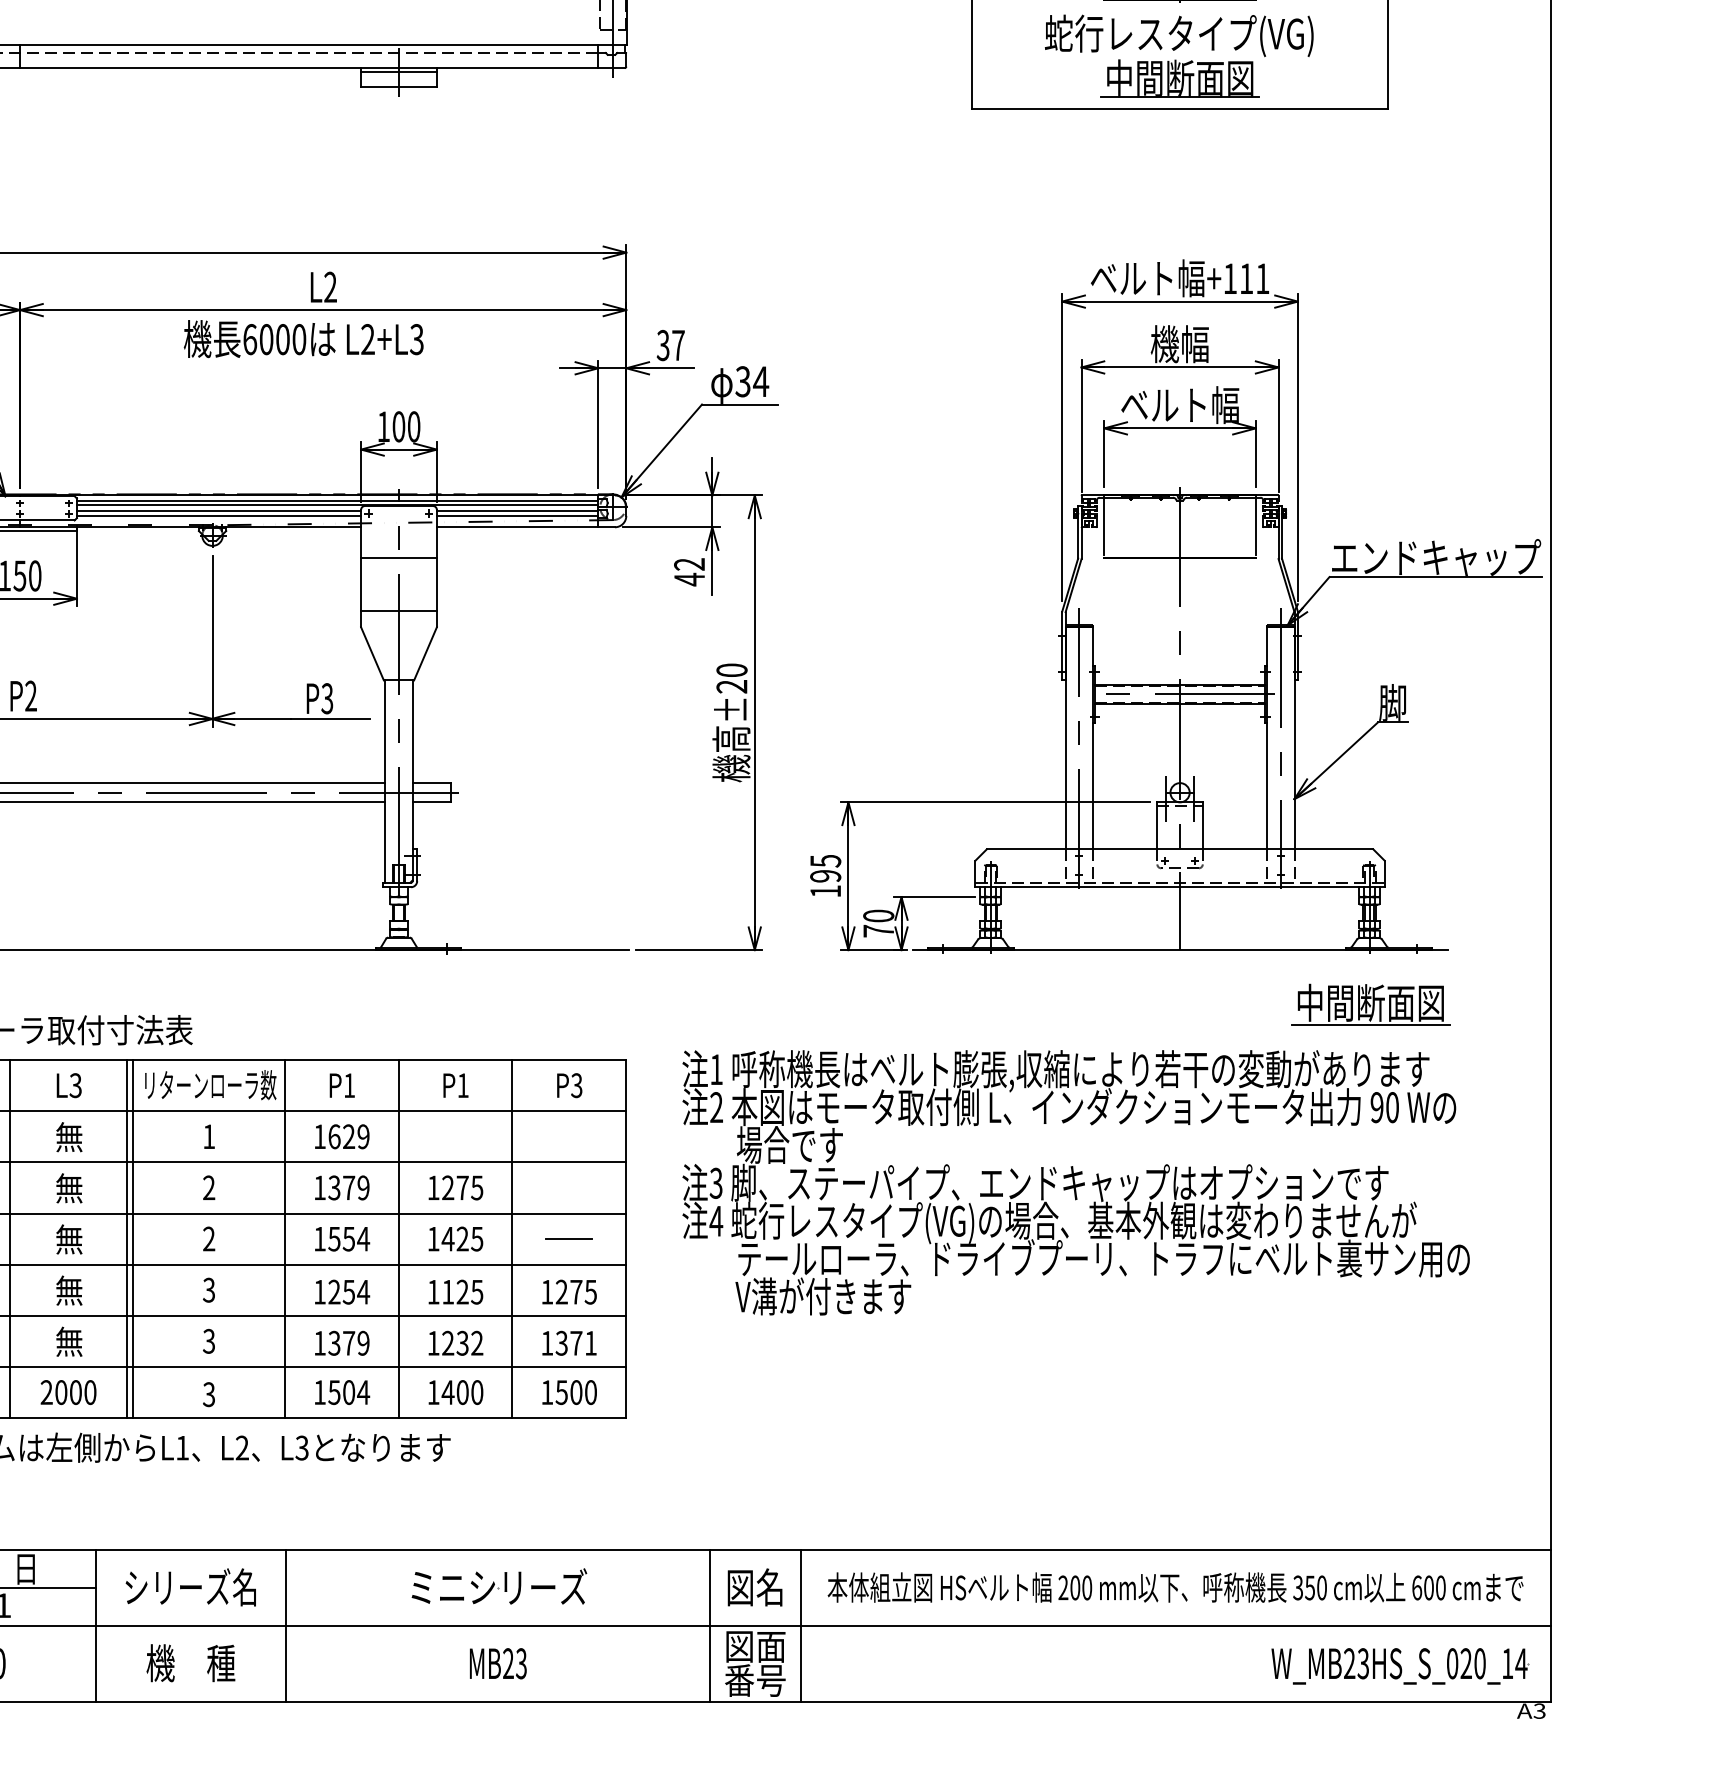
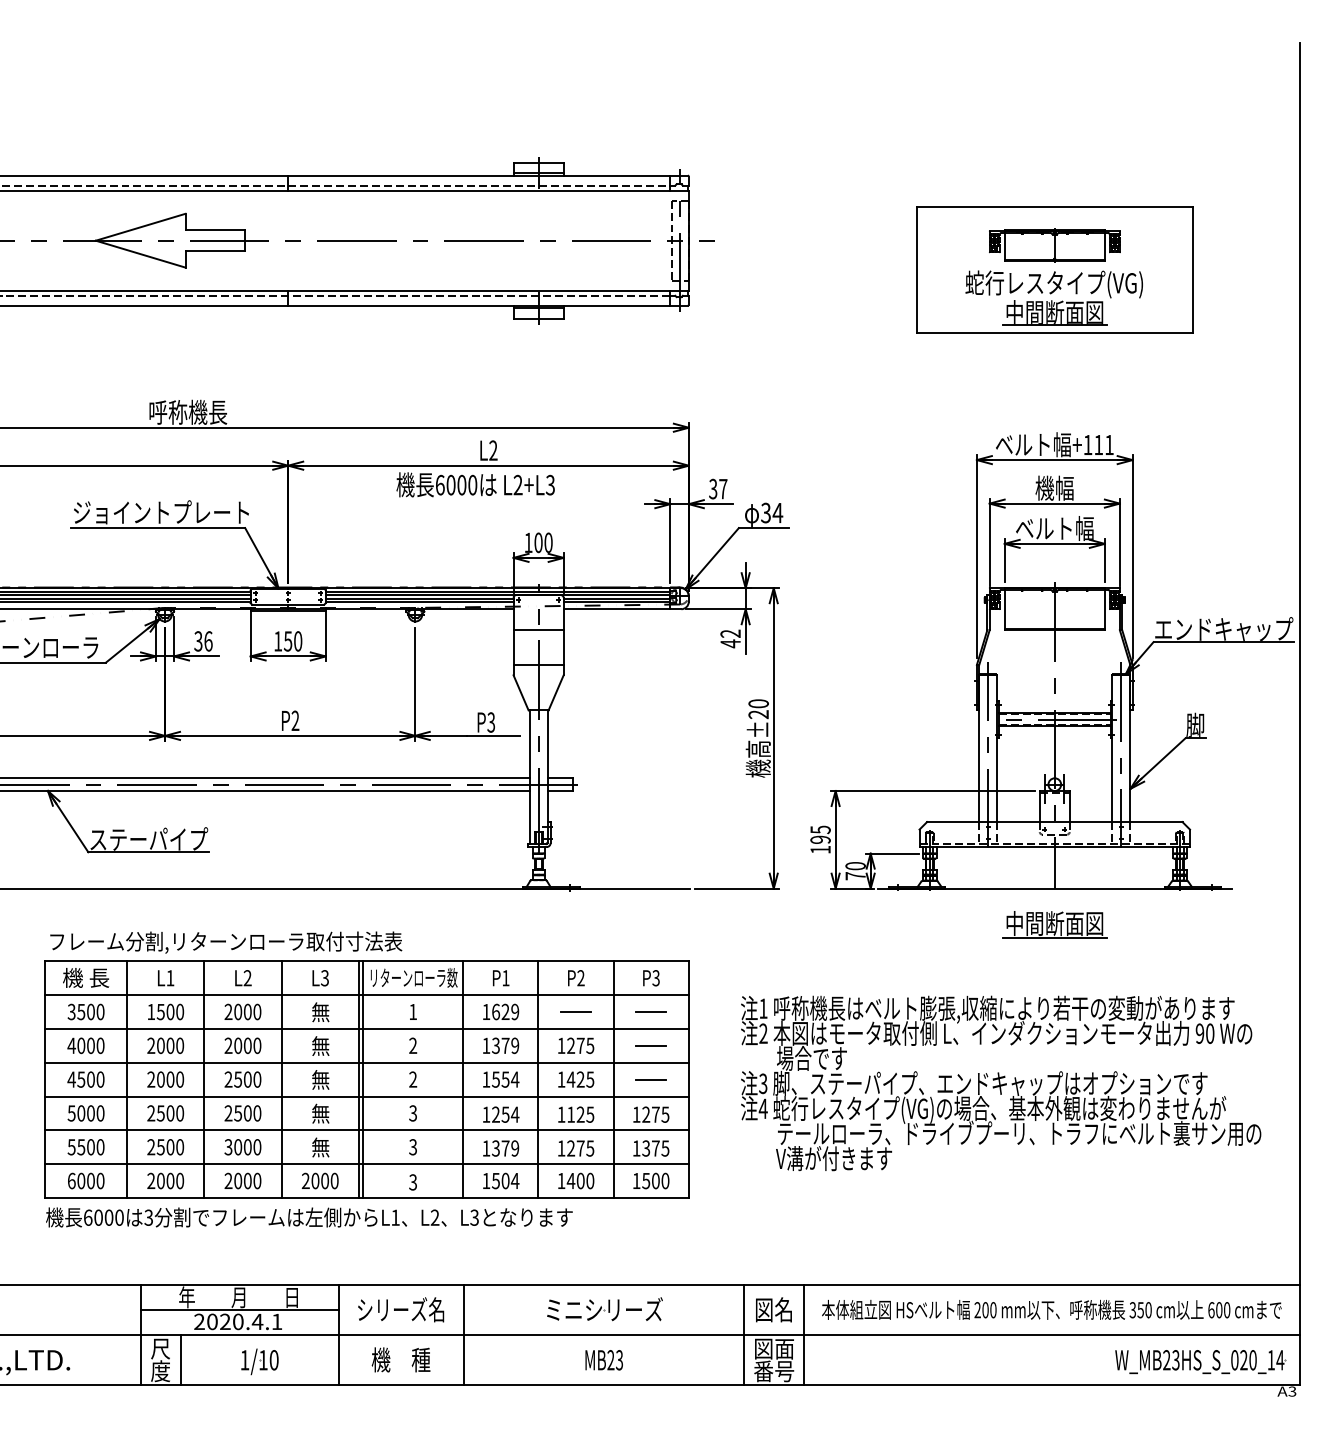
part: (1370, 1004) -> (1054, 924), moved
text: (462, 1086) -> (580, 978), P1 -> P2
line: (454, 1137) -> (575, 1012), added
line: (569, 1137) -> (651, 1012), added
text: (1076, 1182) -> (1001, 1083), moved
line: (569, 1187) -> (651, 1045), added
text: (469, 1343) -> (585, 1148), 1232 -> 1275
text: (590, 1343) -> (665, 1148), 1371 -> 1375

